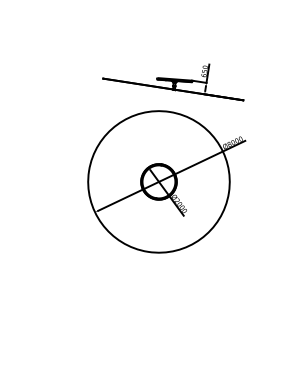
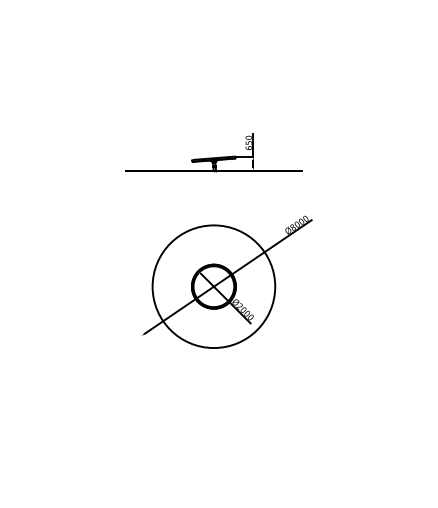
circle: (158, 181) -> (213, 286), size x0.7

